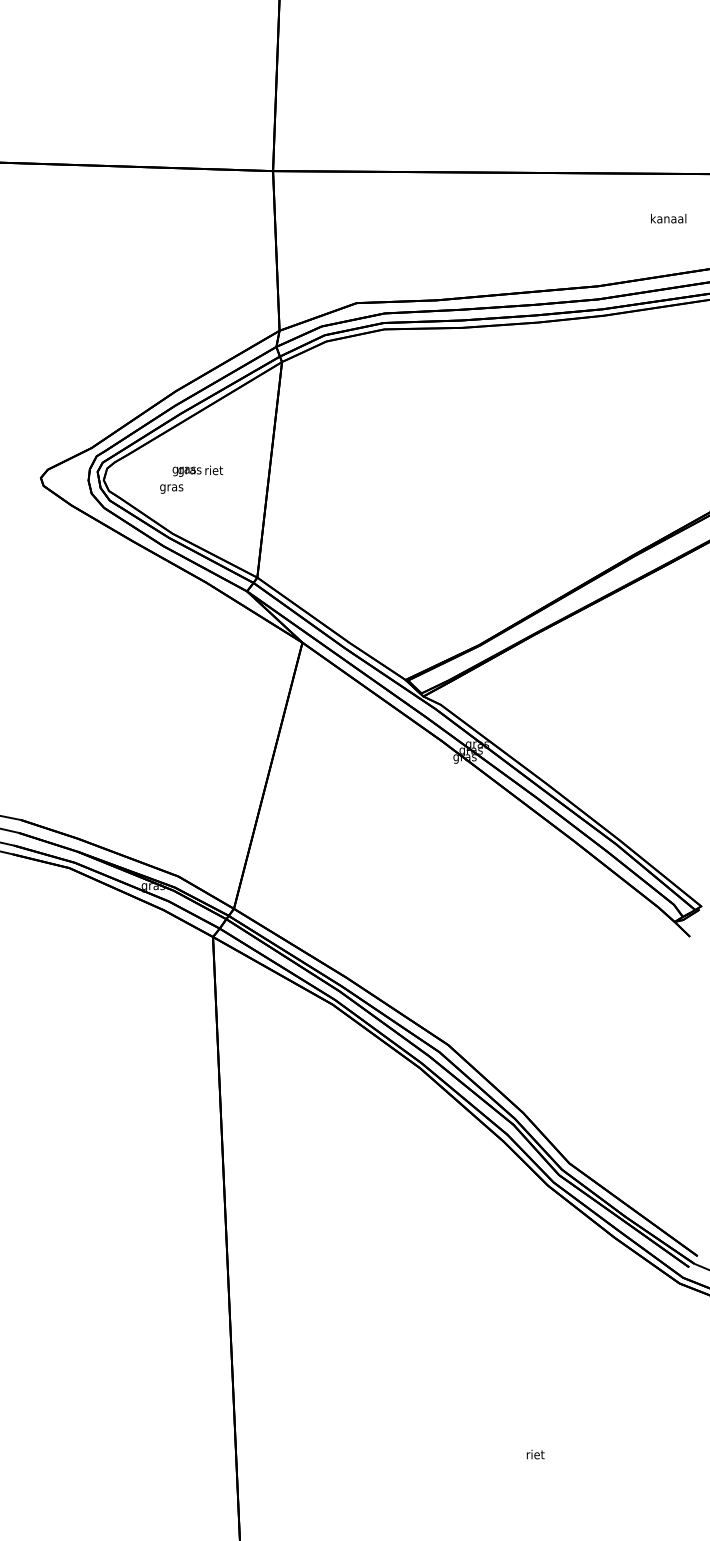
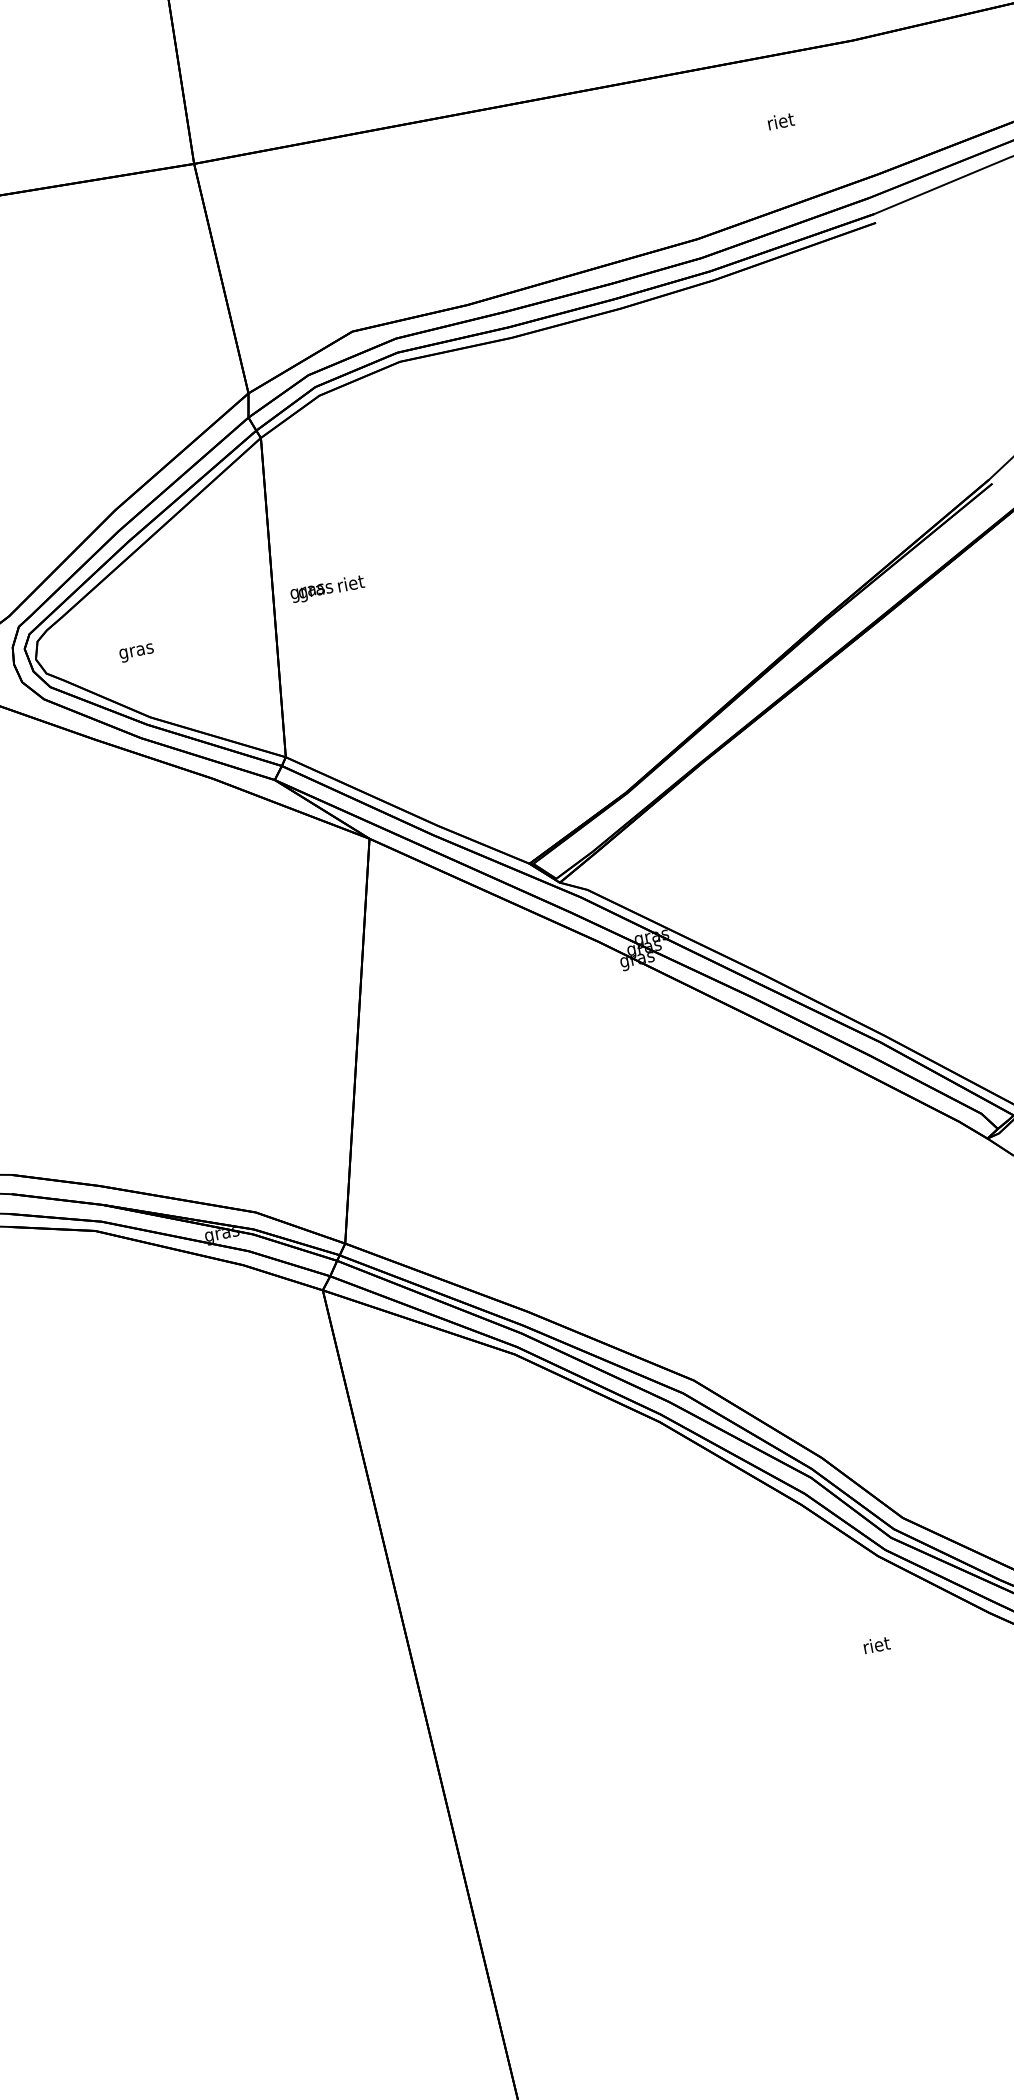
text: (668, 218) -> (780, 121), kanaal -> riet
text: (197, 470) -> (326, 588), moved
text: (535, 1454) -> (876, 1644), moved

